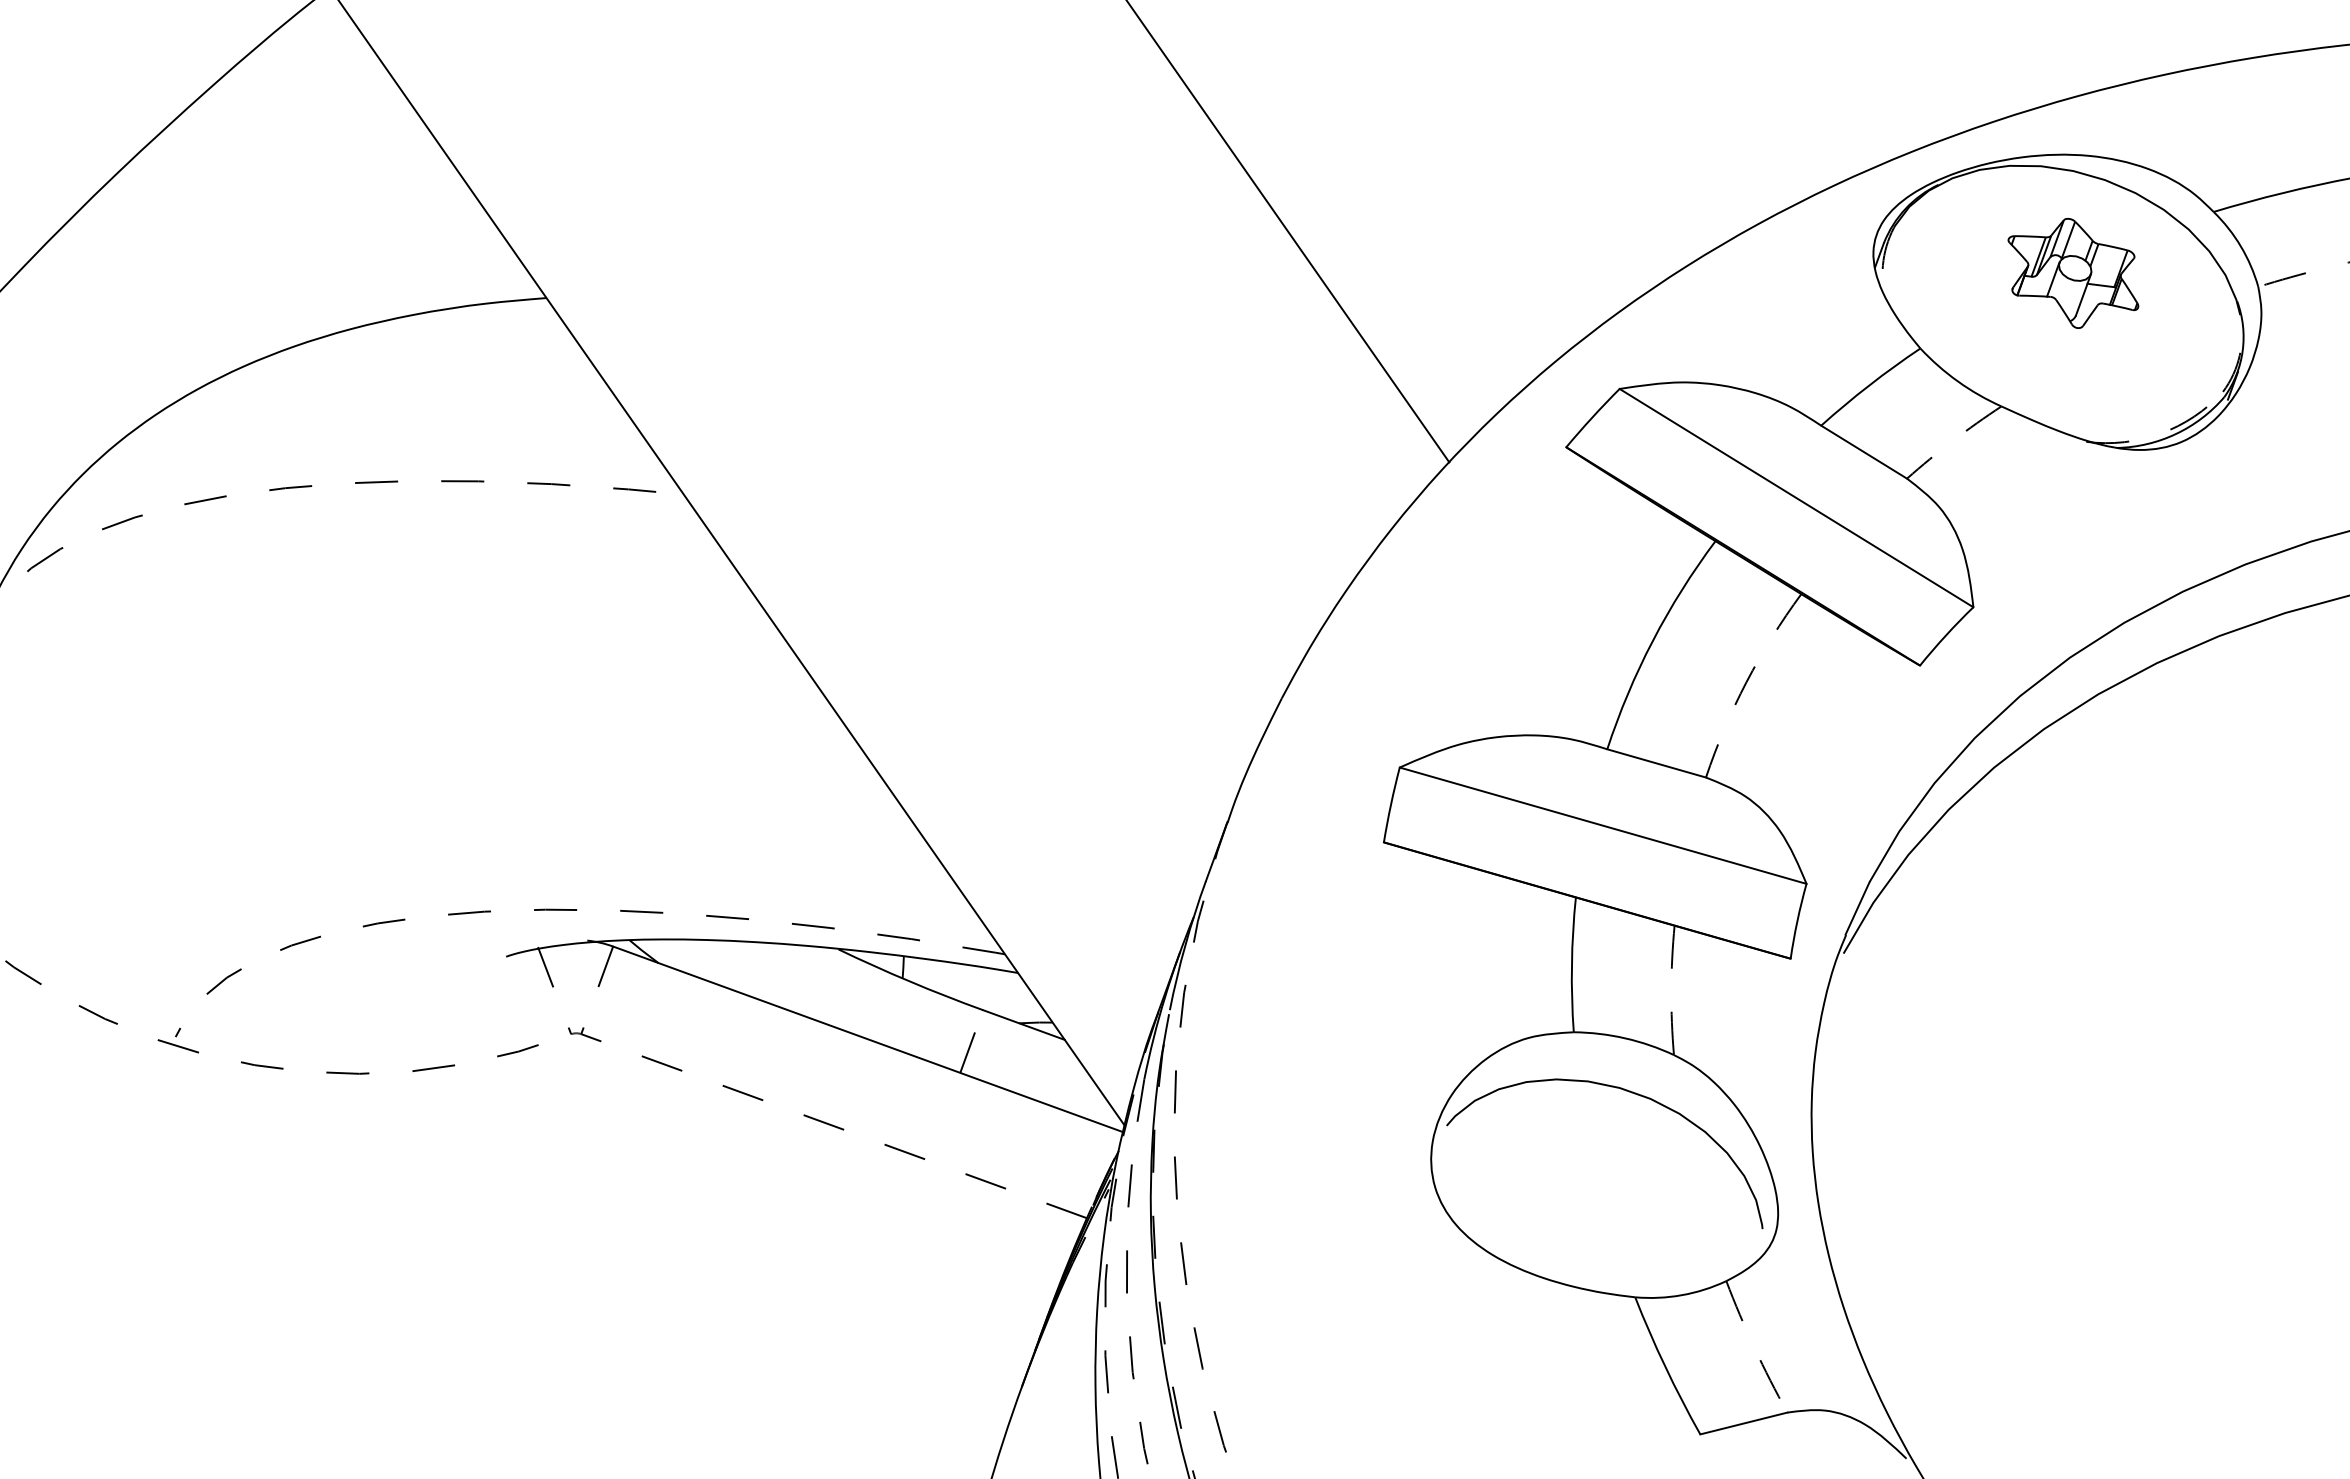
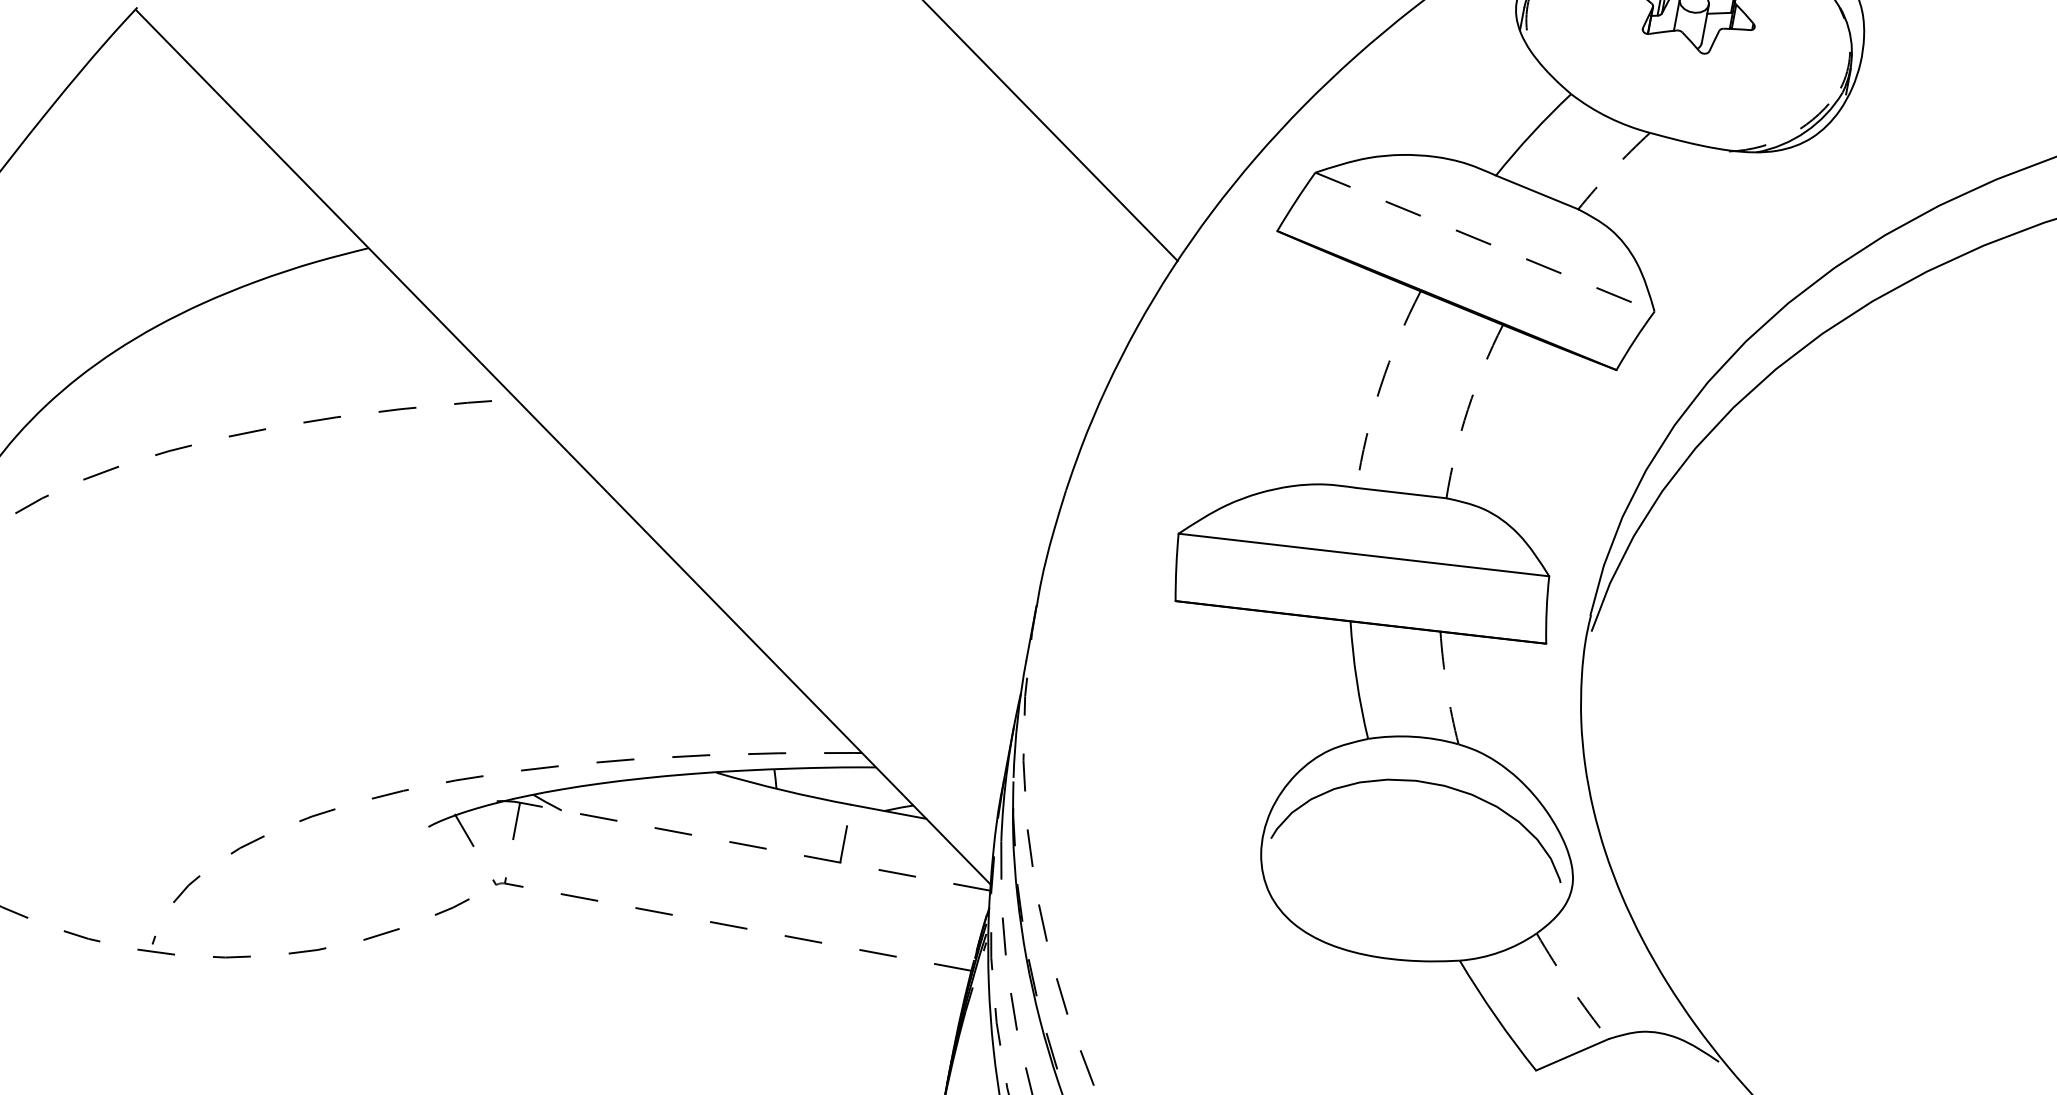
line: (1796, 498) -> (1485, 242), solid -> dashed
arc: (1652, 640) -> (1380, 386), solid -> dashed
line: (867, 1039) -> (754, 846), solid -> dashed

